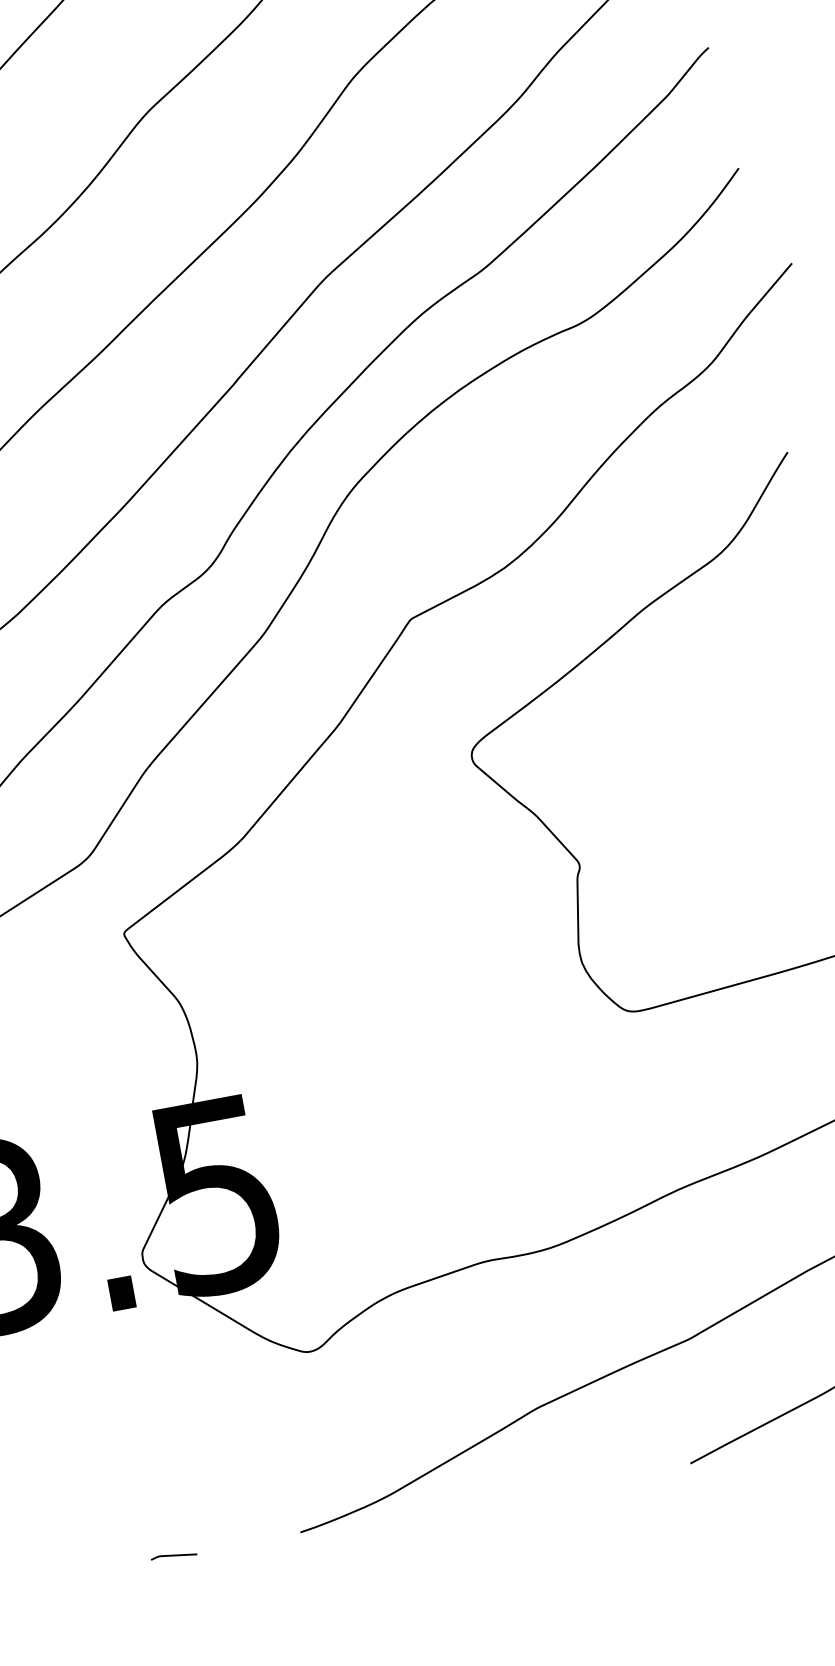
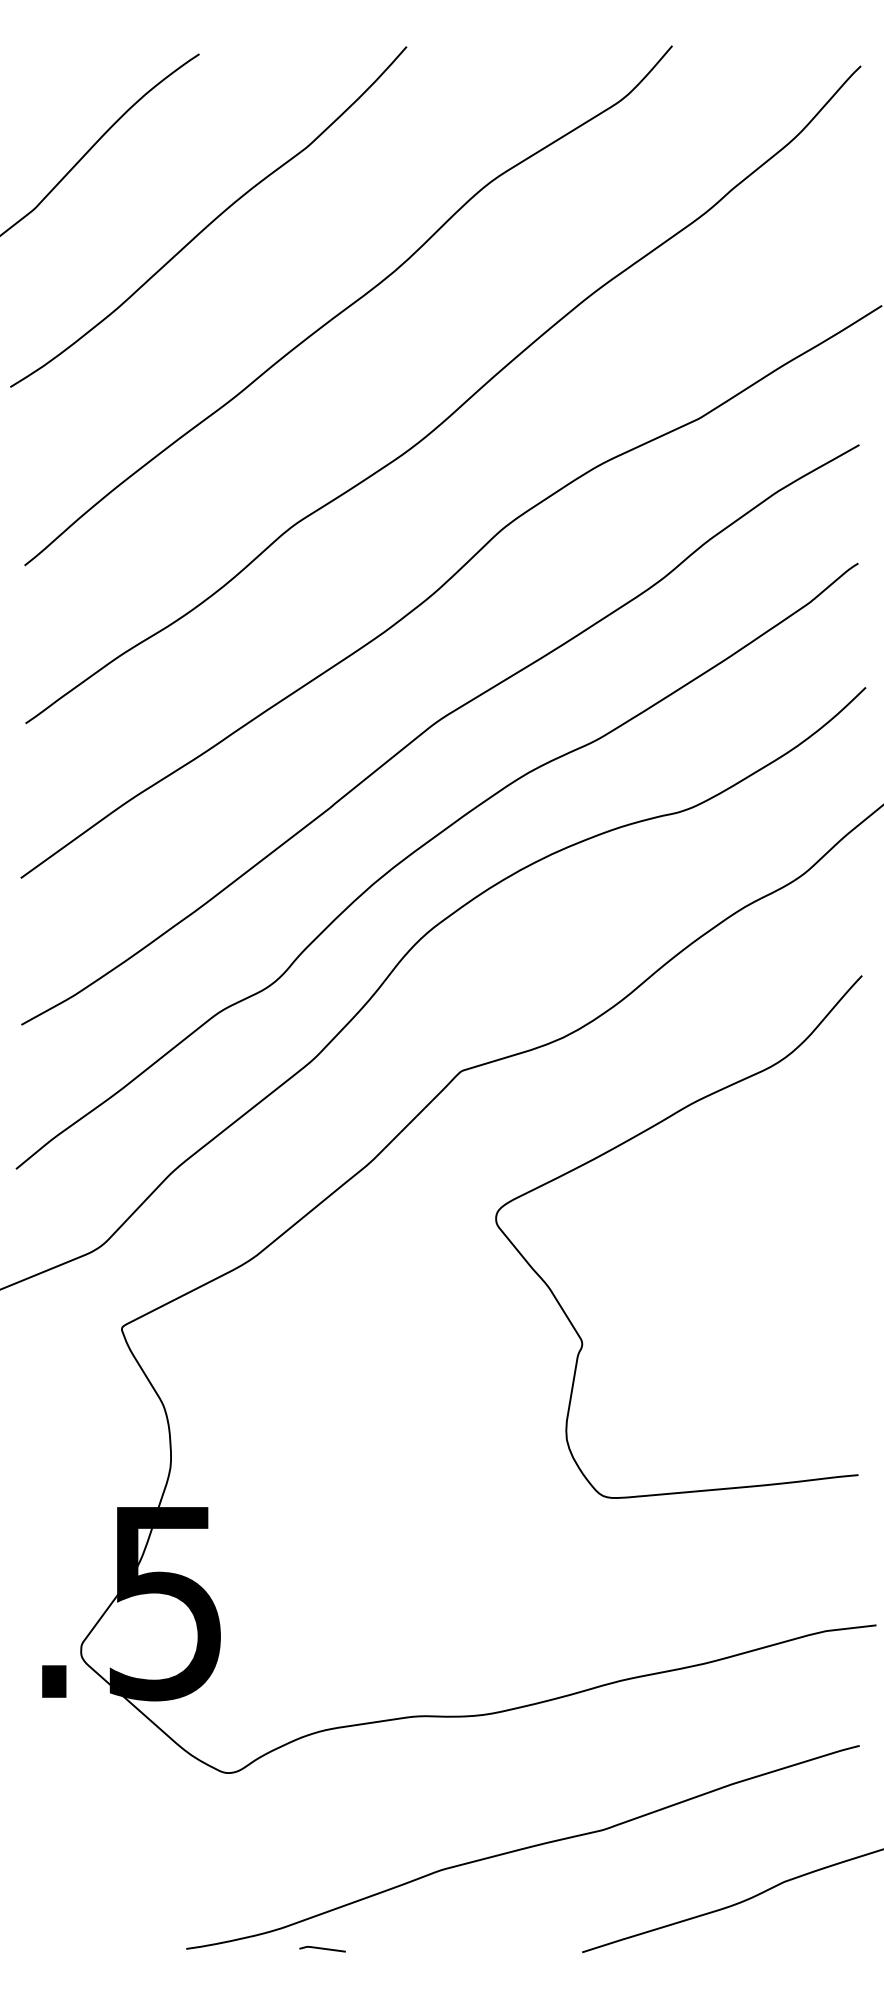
curve: (173, 1556) -> (322, 1949), moved

